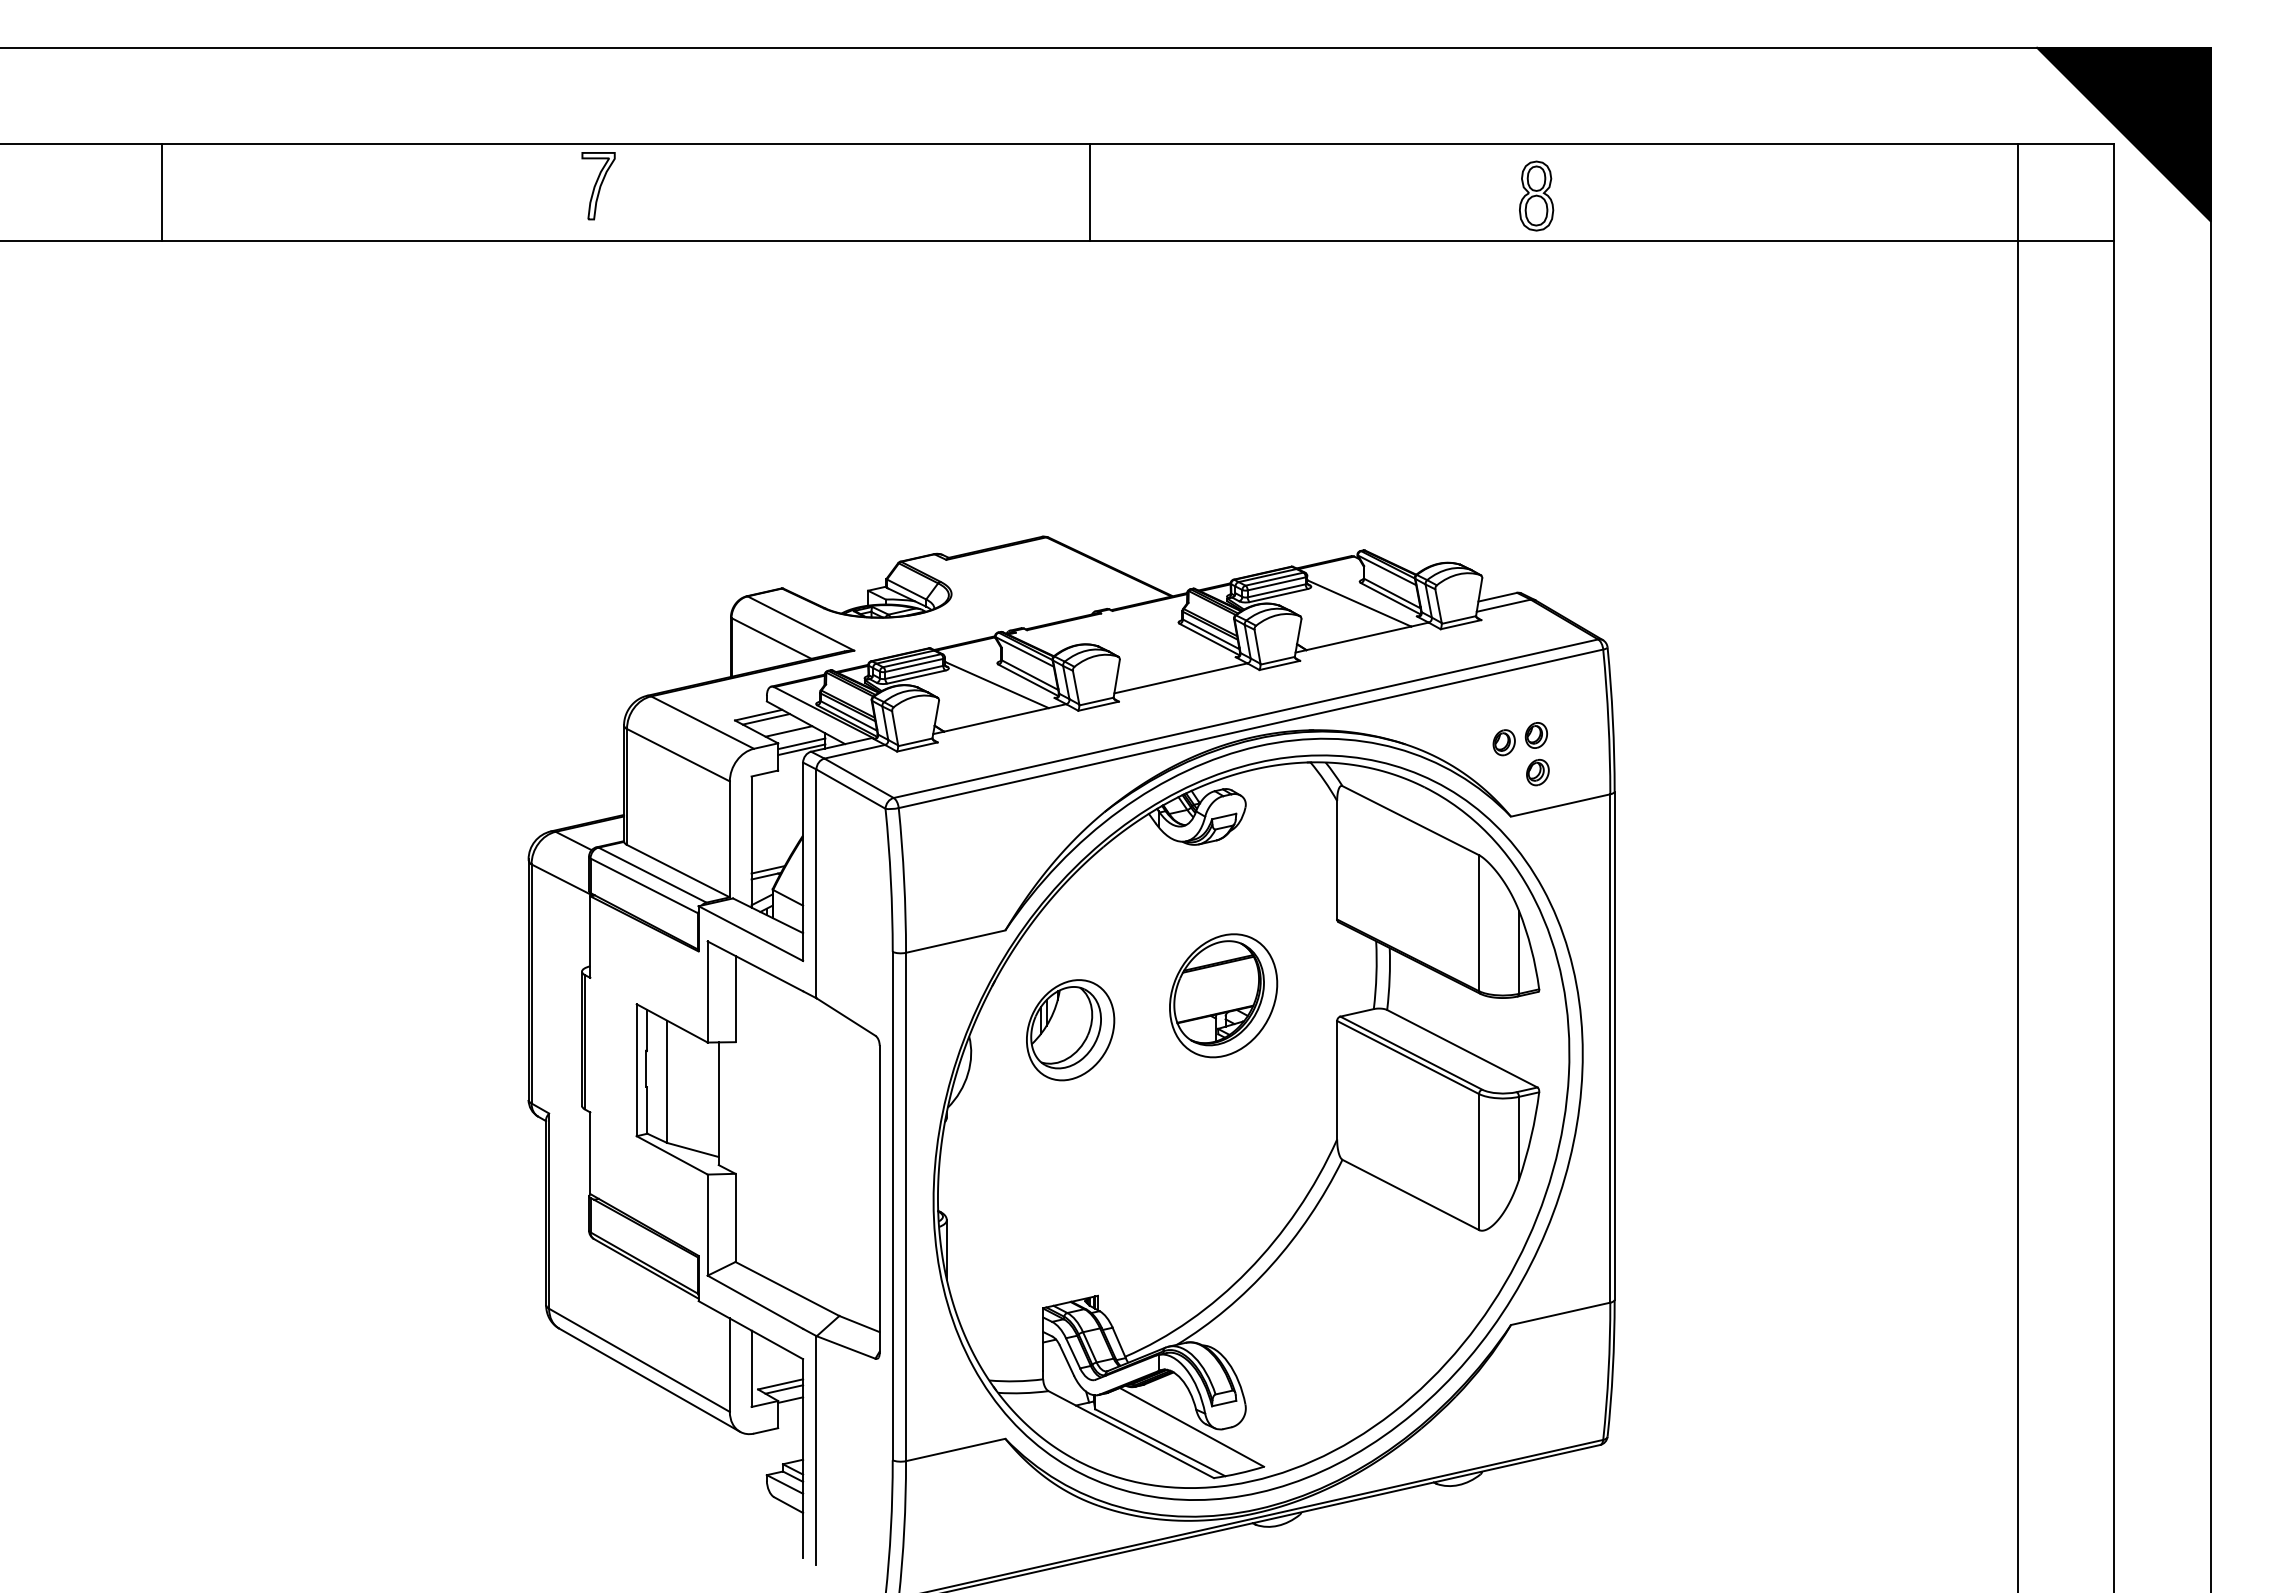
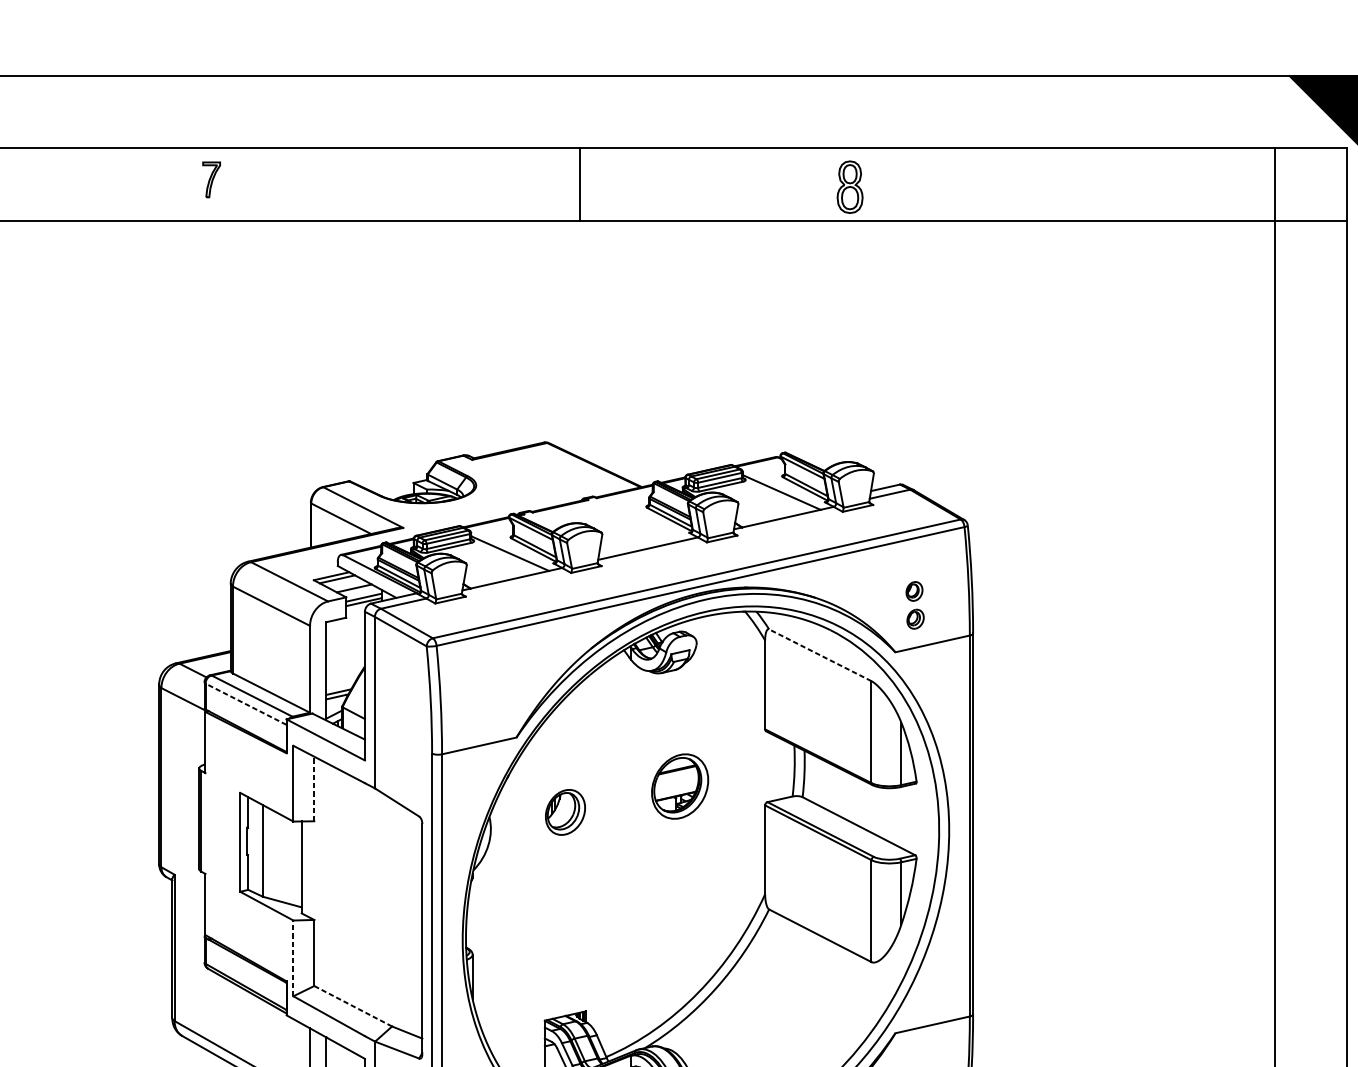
part: (598, 186) -> (211, 180), size x0.7
part: (1536, 195) -> (850, 186), moved
part: (1503, 742) -> (889, 596), removed
line: (1410, 820) -> (820, 655), solid -> dashed
line: (644, 886) -> (246, 704), solid -> dashed
part: (1223, 995) -> (679, 786), size x0.7
line: (735, 998) -> (314, 788), solid -> dashed
part: (1070, 1030) -> (565, 812), size x0.6
line: (707, 1225) -> (293, 958), solid -> dashed
line: (787, 1289) -> (353, 1006), solid -> dashed

